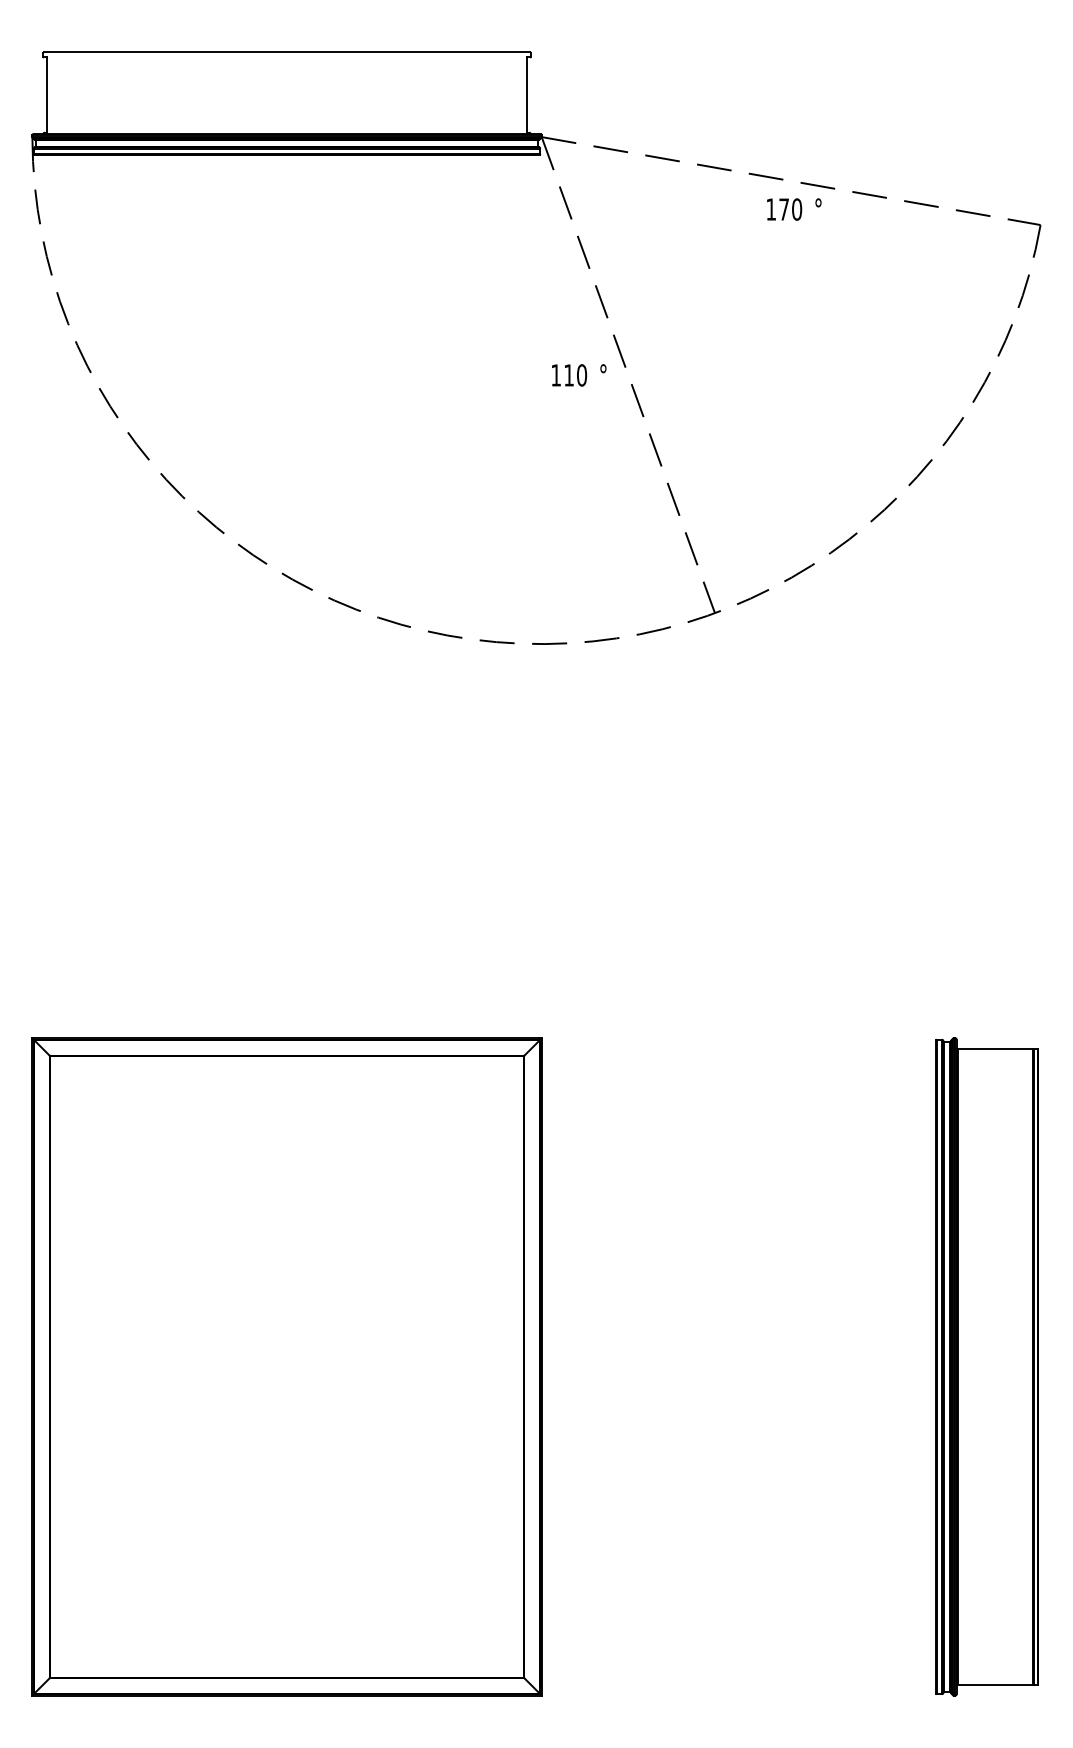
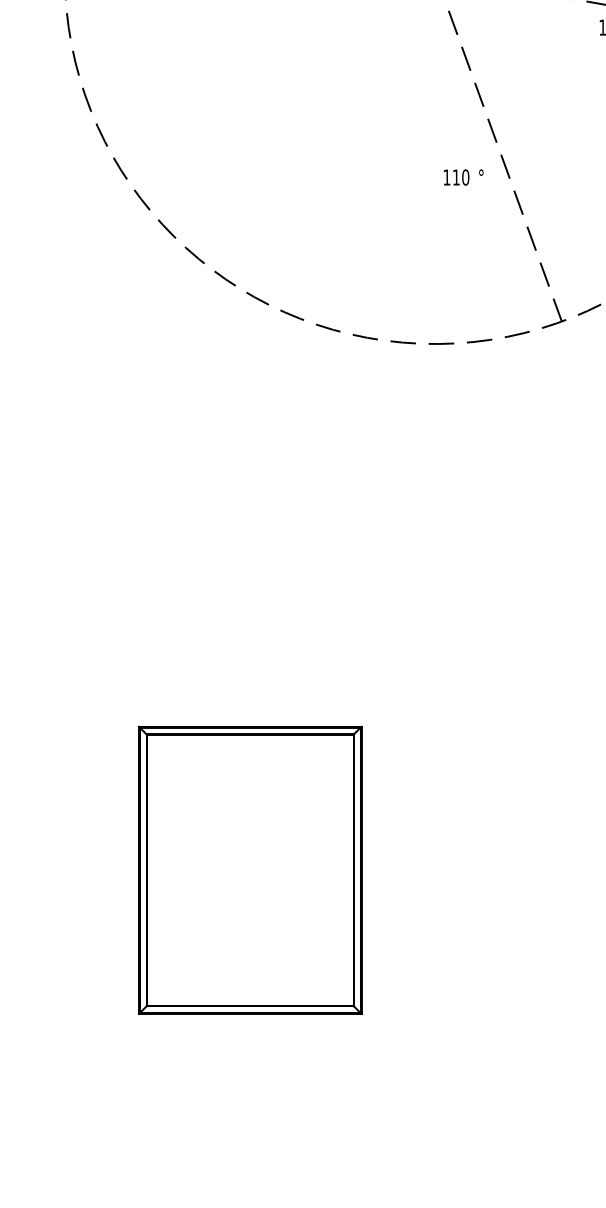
text: (579, 375) -> (463, 177), moved
part: (286, 1366) -> (249, 870), size x0.6

